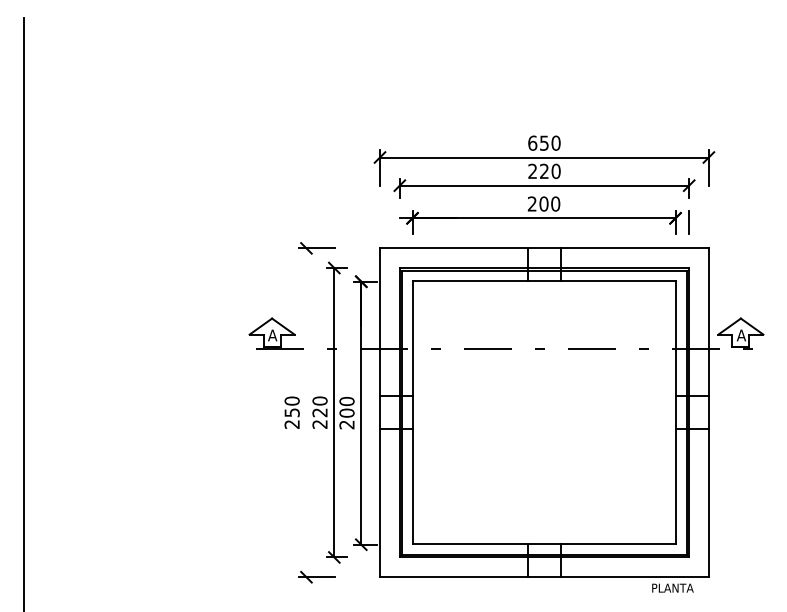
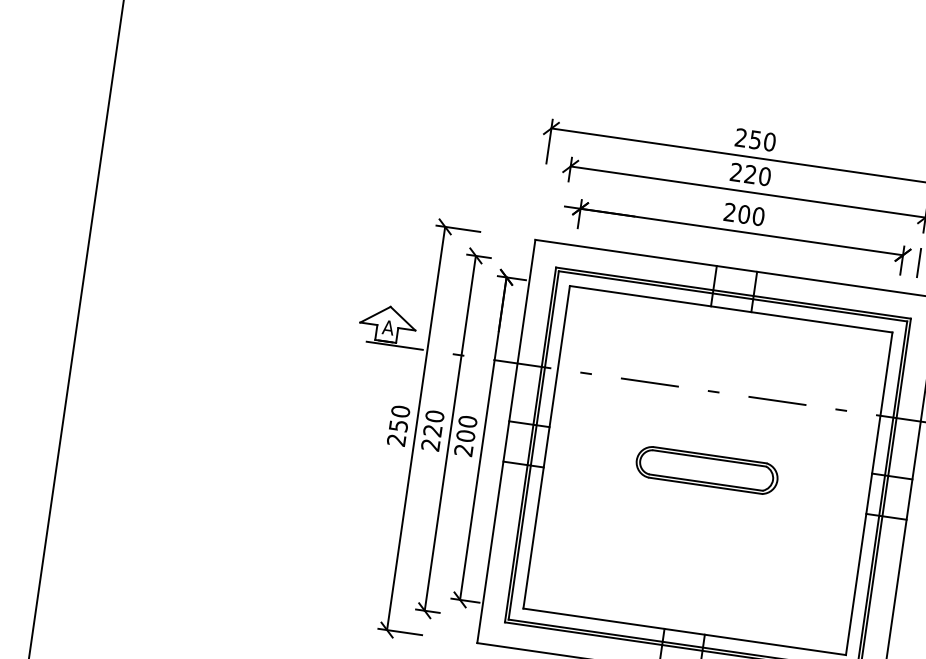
text: (532, 142) -> (741, 136), 650 -> 250
line: (306, 412) -> (416, 428), added
part: (543, 412) -> (706, 469), added

